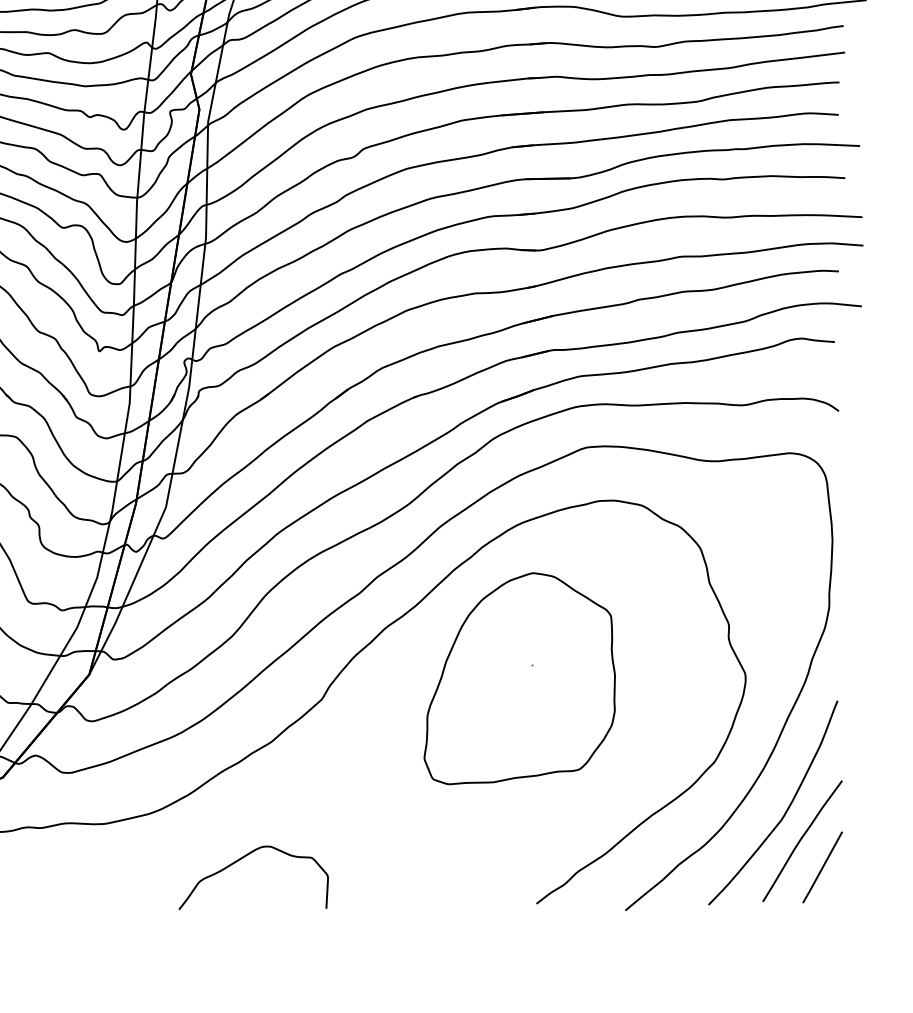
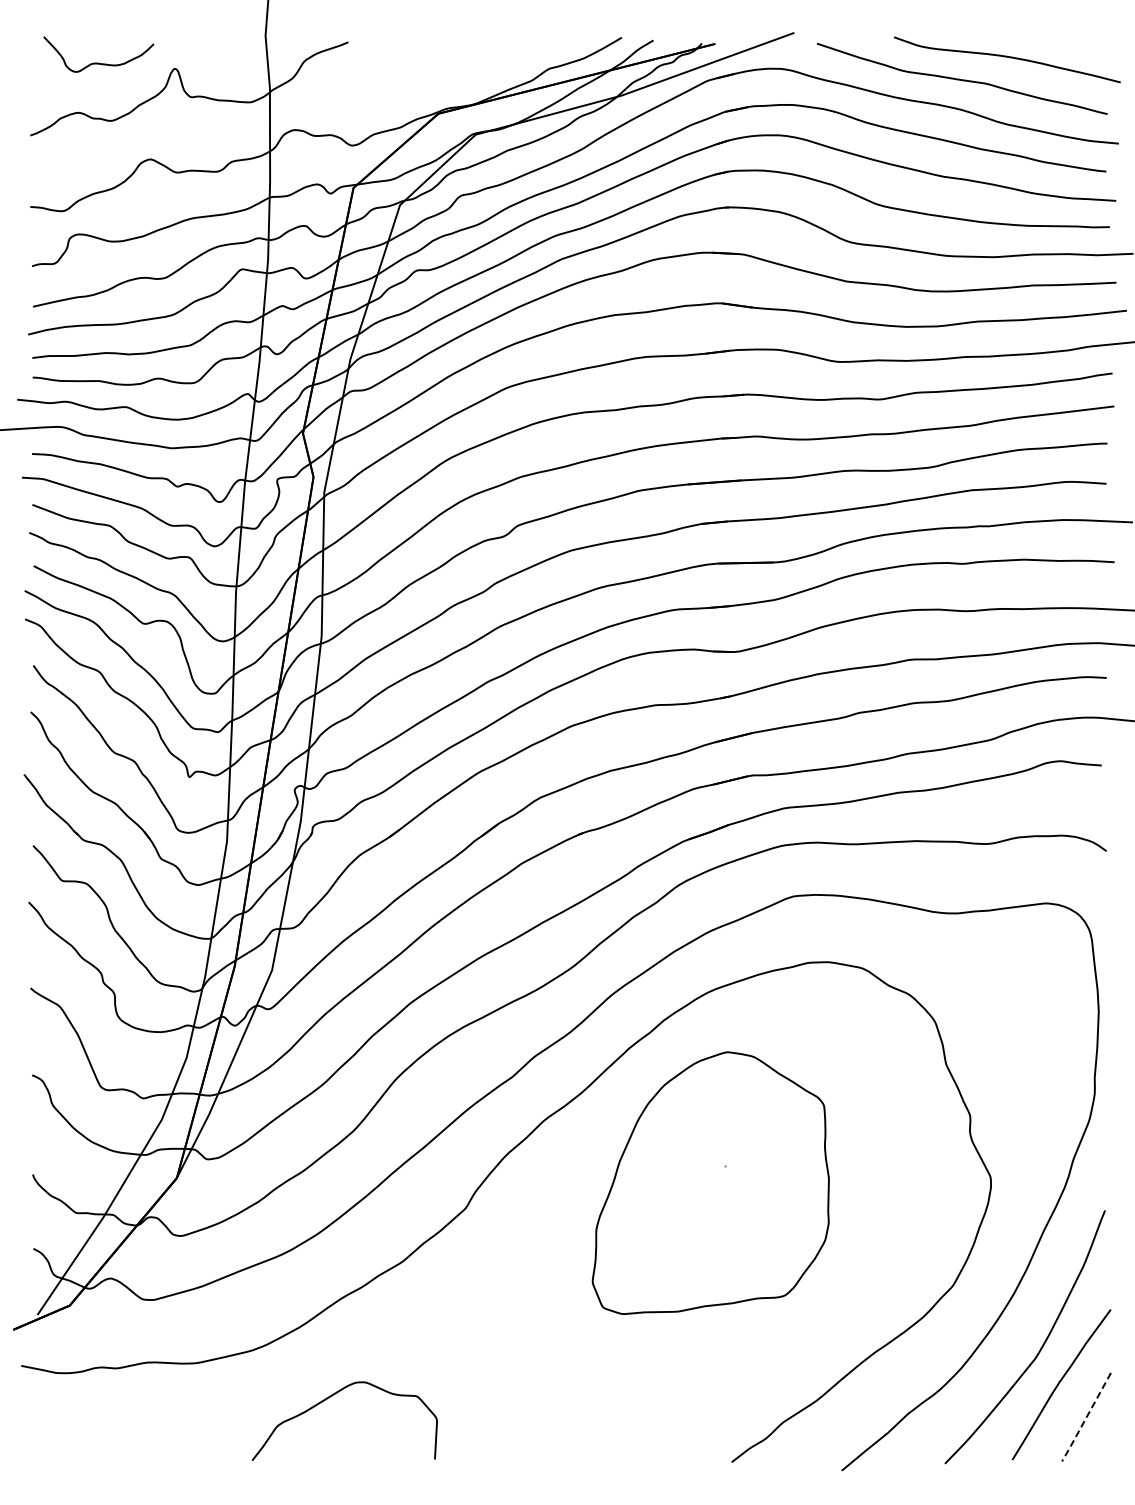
curve: (241, 859) -> (329, 1398), moved
line: (822, 868) -> (1086, 1418), solid -> dashed

